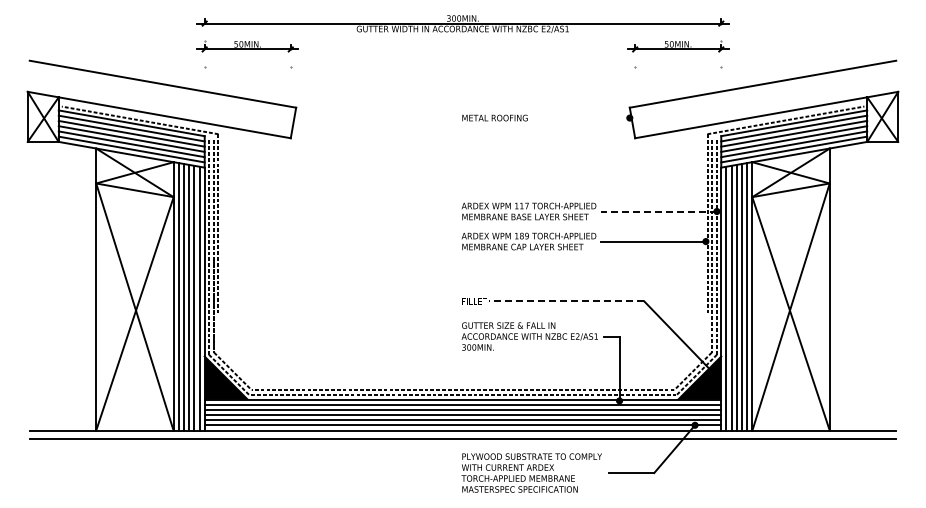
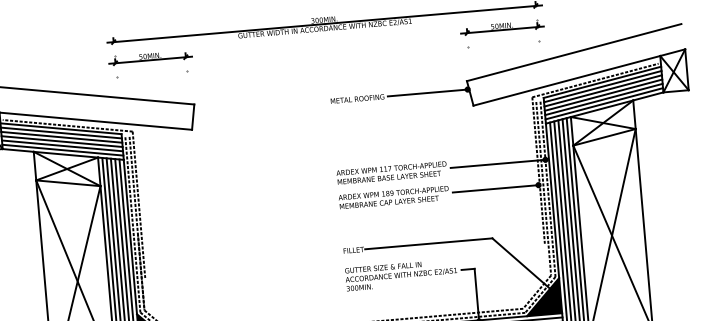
line: (580, 118) -> (427, 93), added
line: (659, 211) -> (498, 163), dashed -> solid
line: (566, 301) -> (428, 243), dashed -> solid

